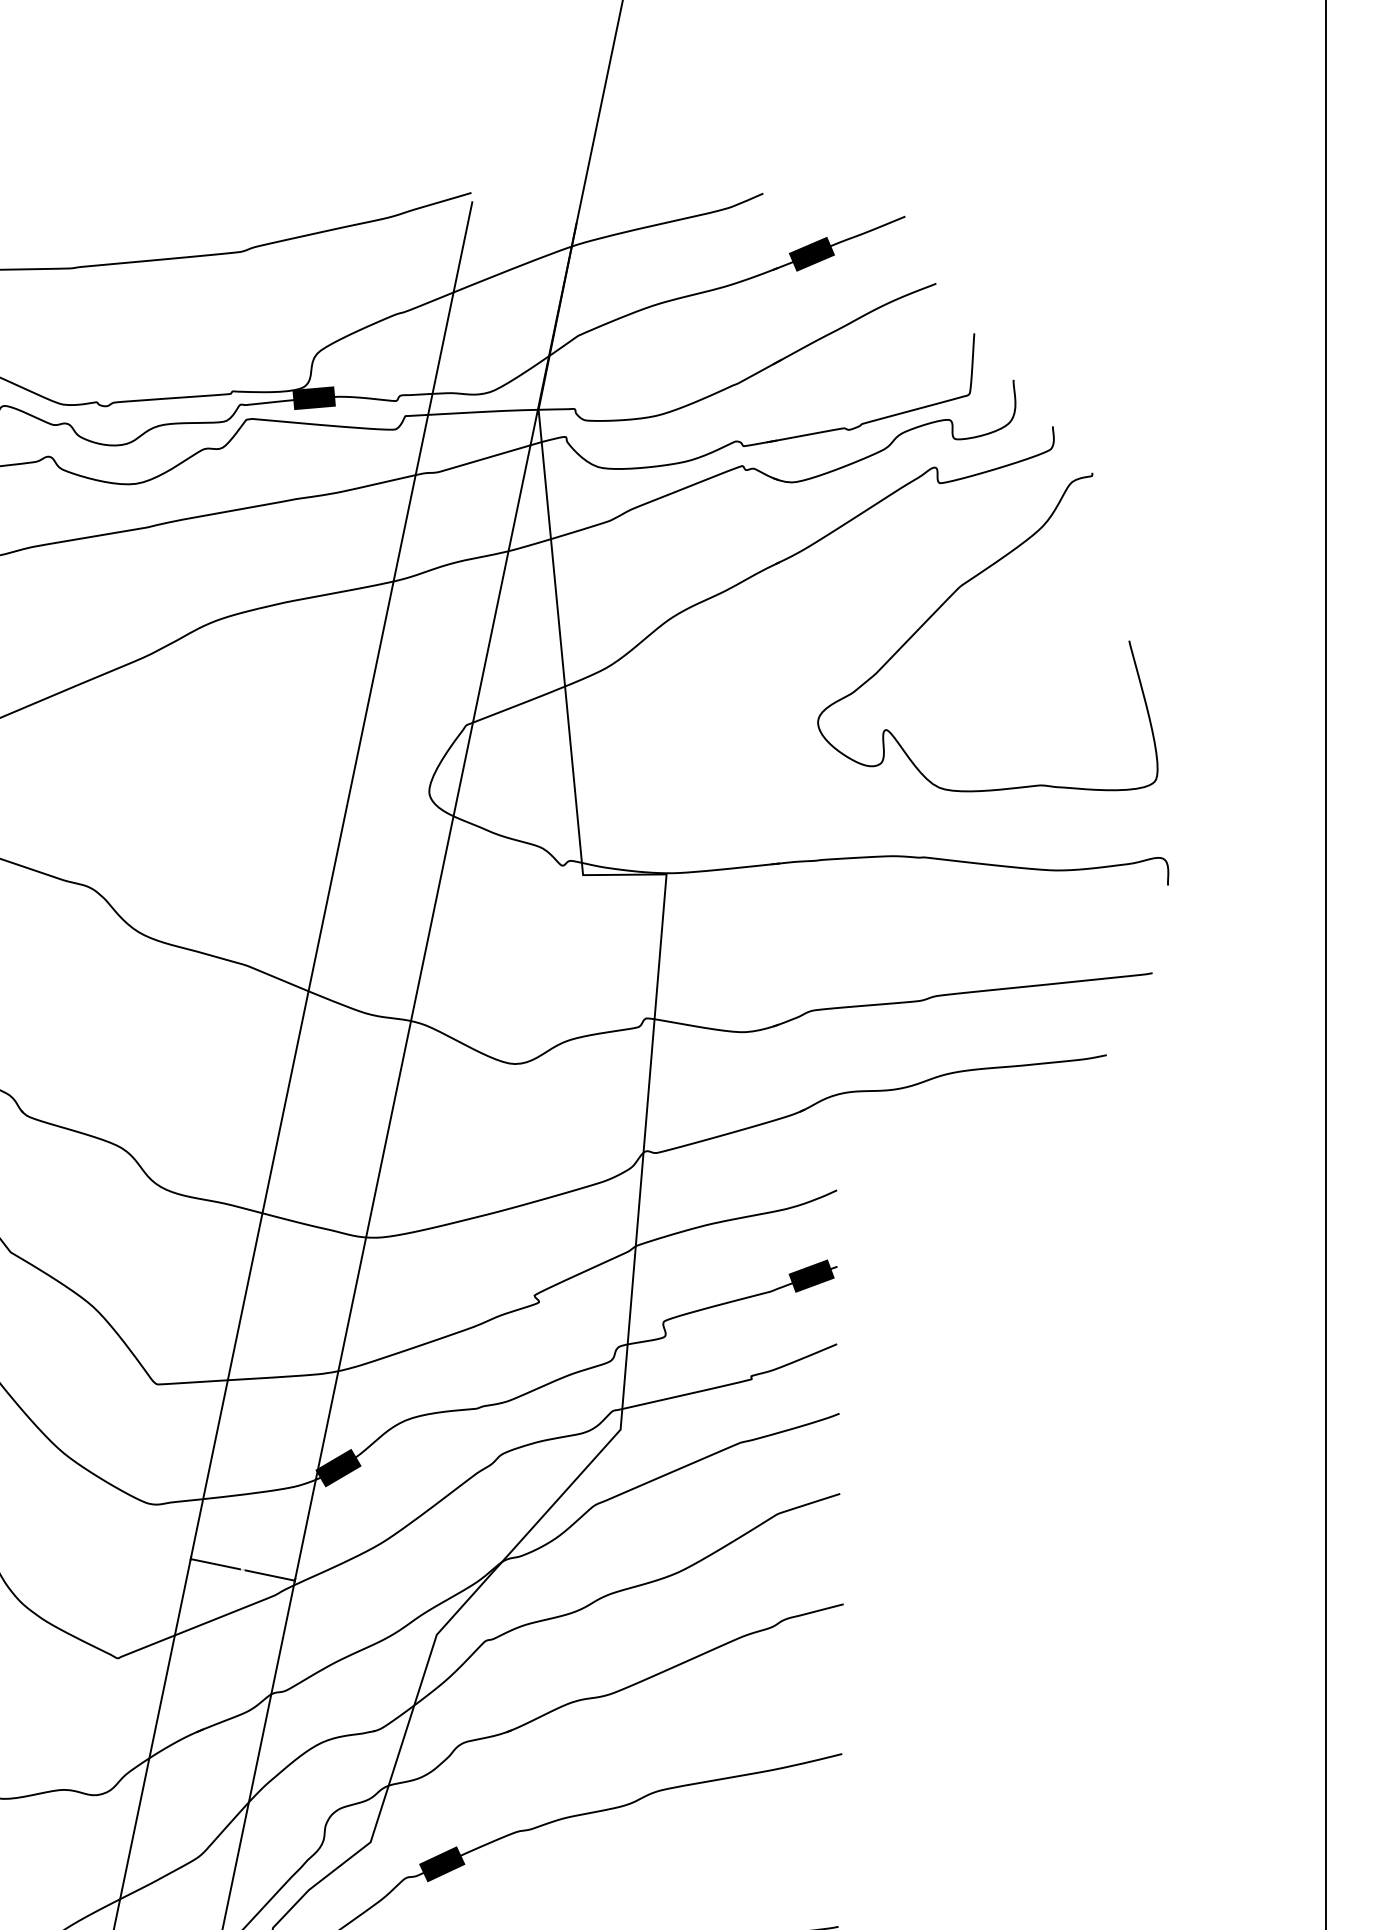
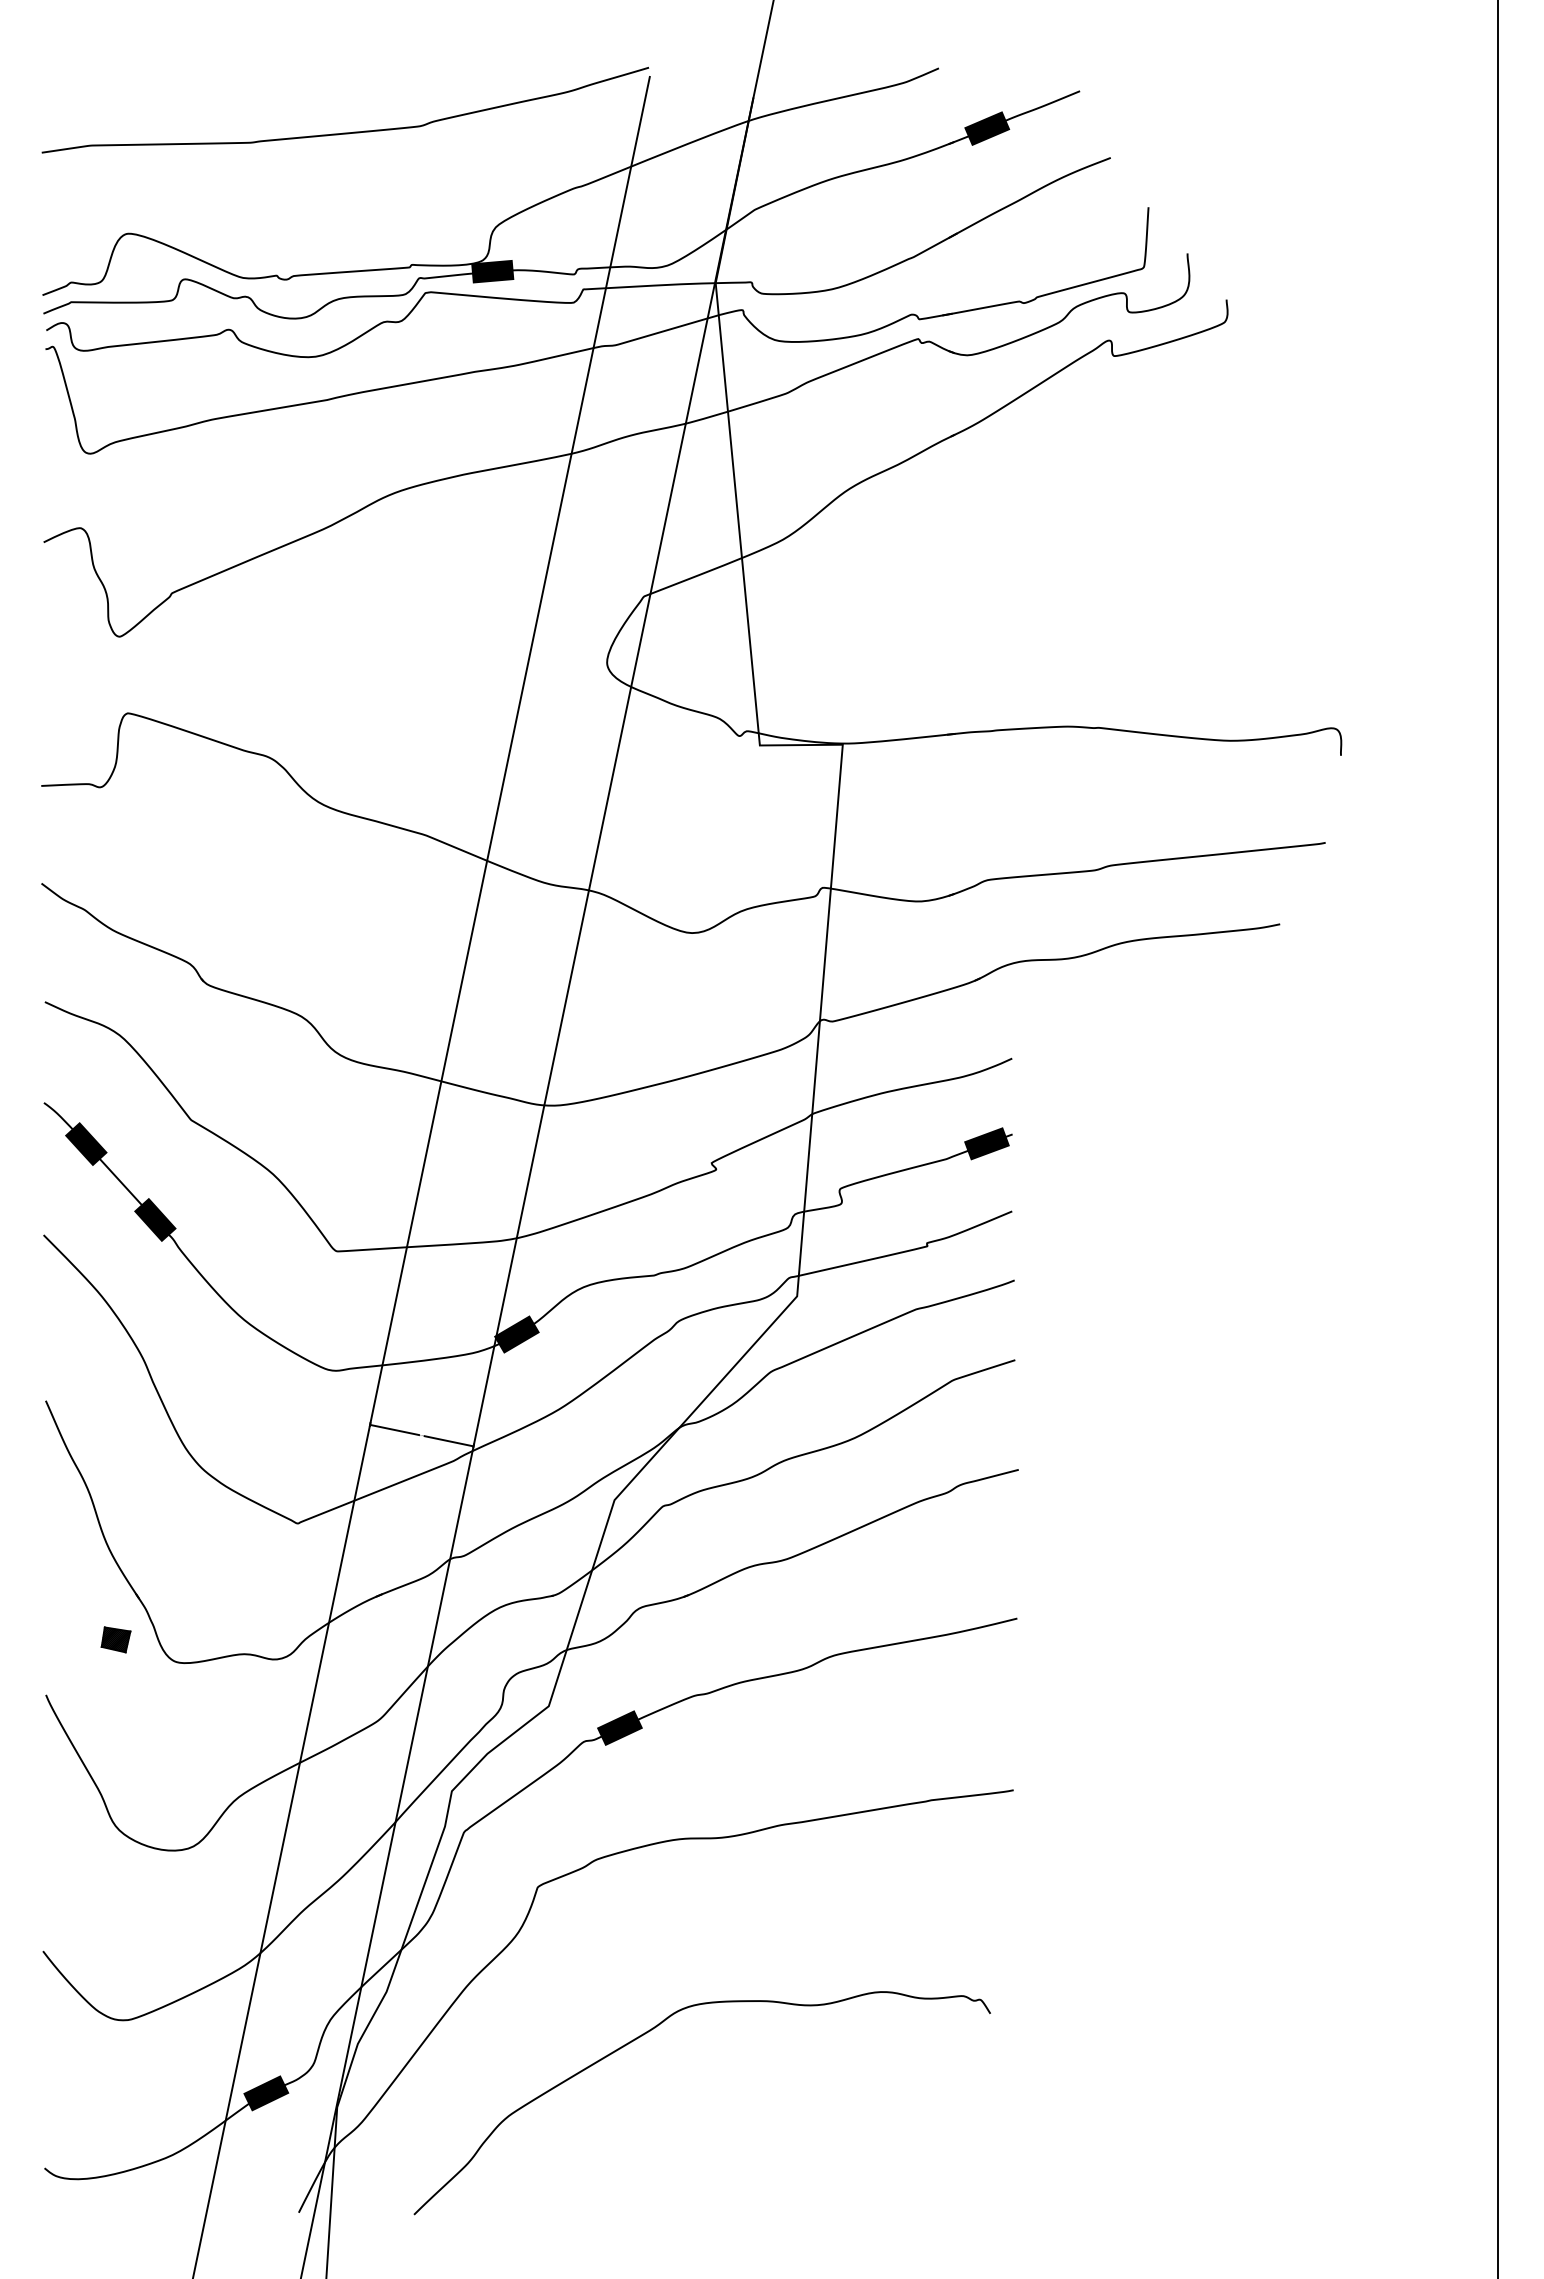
curve: (952, 596) -> (1126, 468), removed

